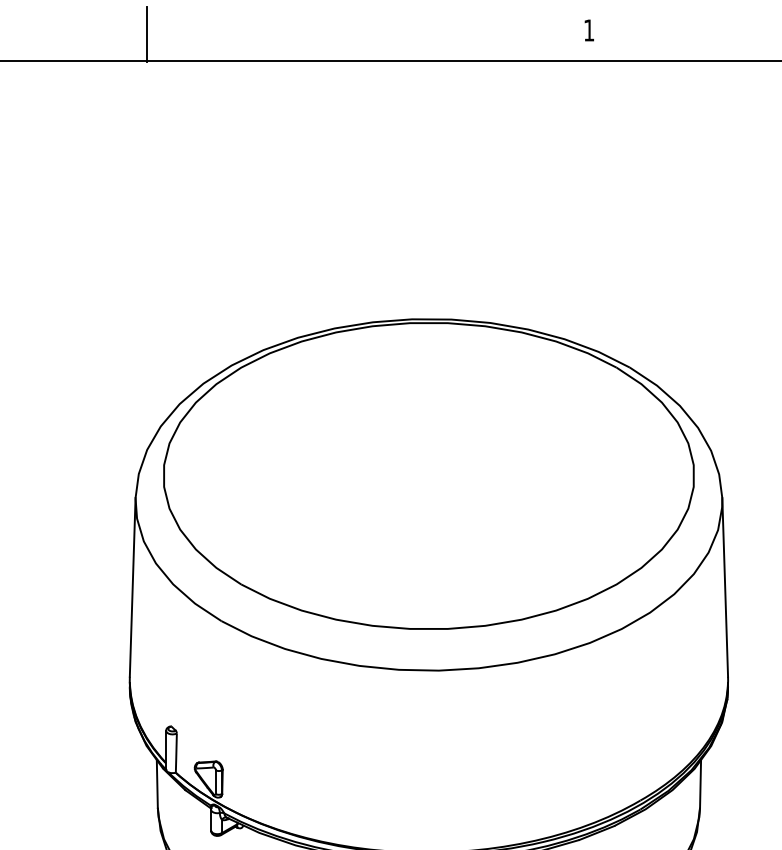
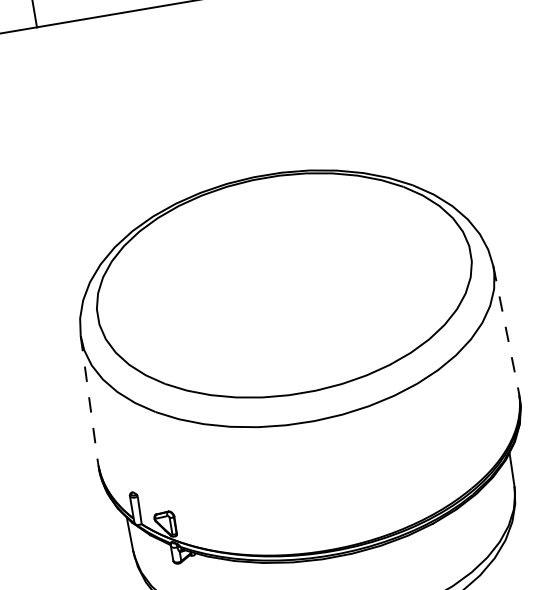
line: (132, 587) -> (89, 399), solid -> dashed
line: (725, 587) -> (506, 328), solid -> dashed

